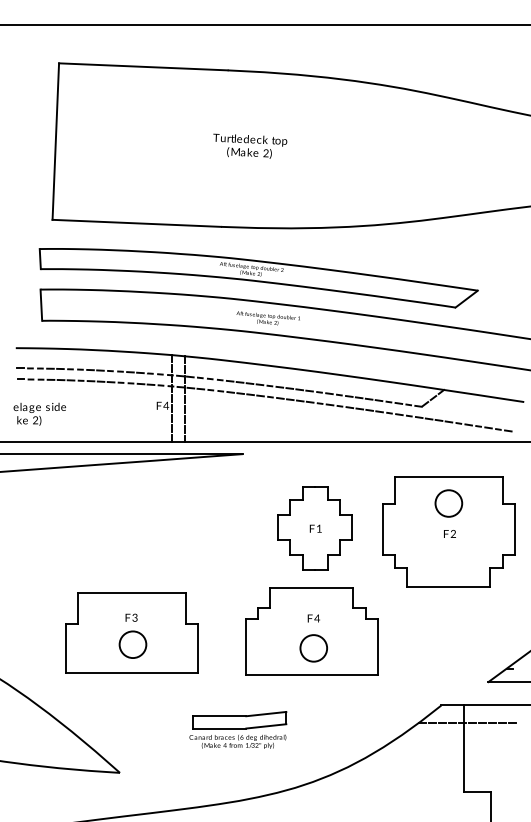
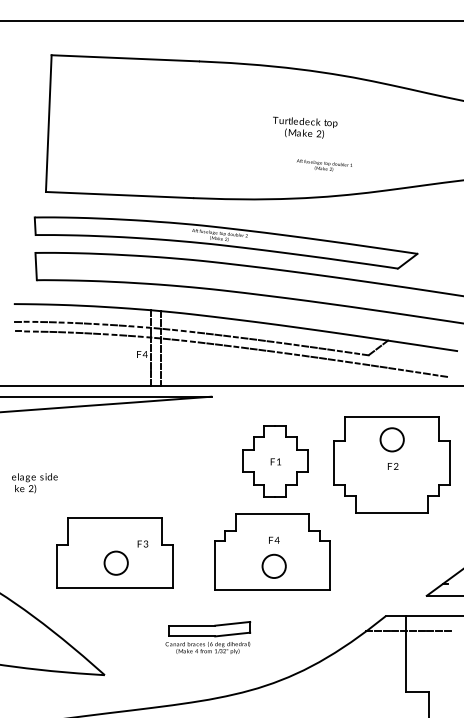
text: (250, 145) -> (305, 127), moved
text: (267, 318) -> (323, 165), moved
text: (39, 413) -> (34, 482), moved
text: (131, 617) -> (142, 543), moved

